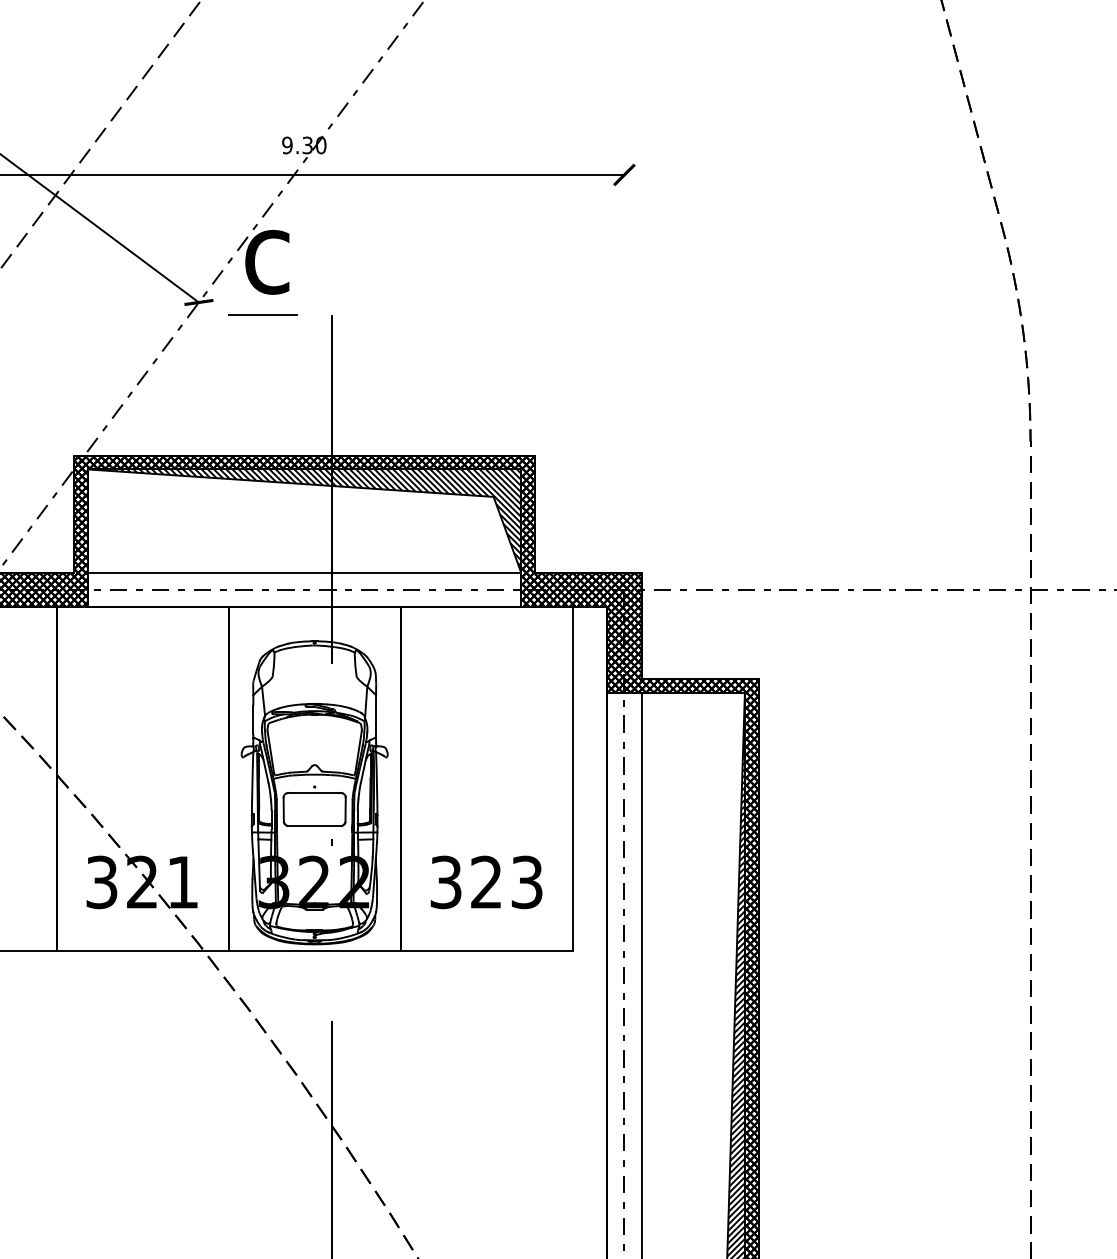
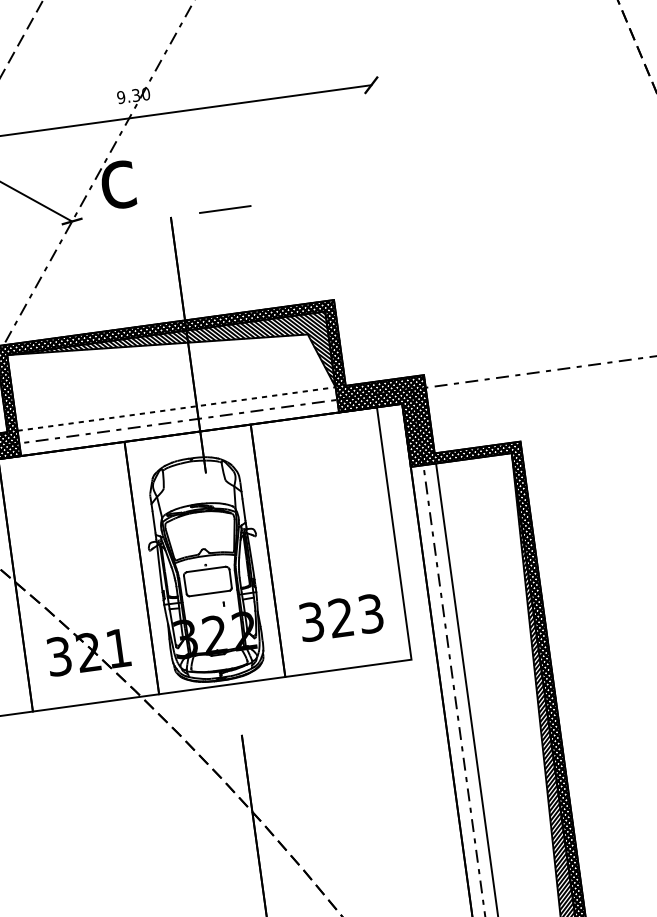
line: (262, 314) -> (224, 209), moved
line: (304, 572) -> (176, 408), solid -> dashed

